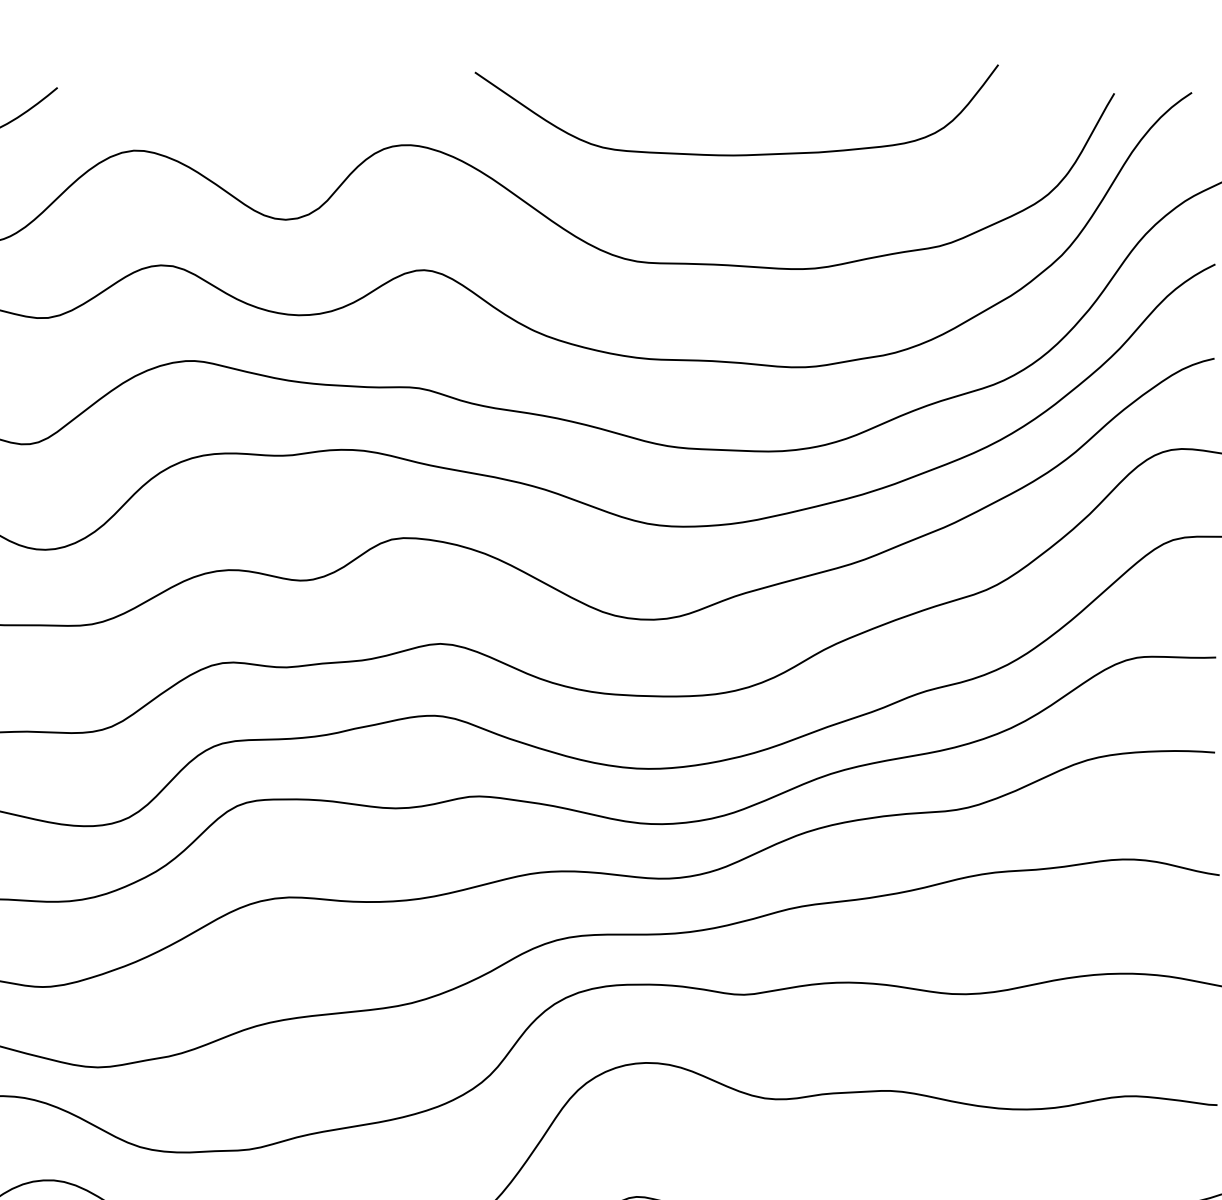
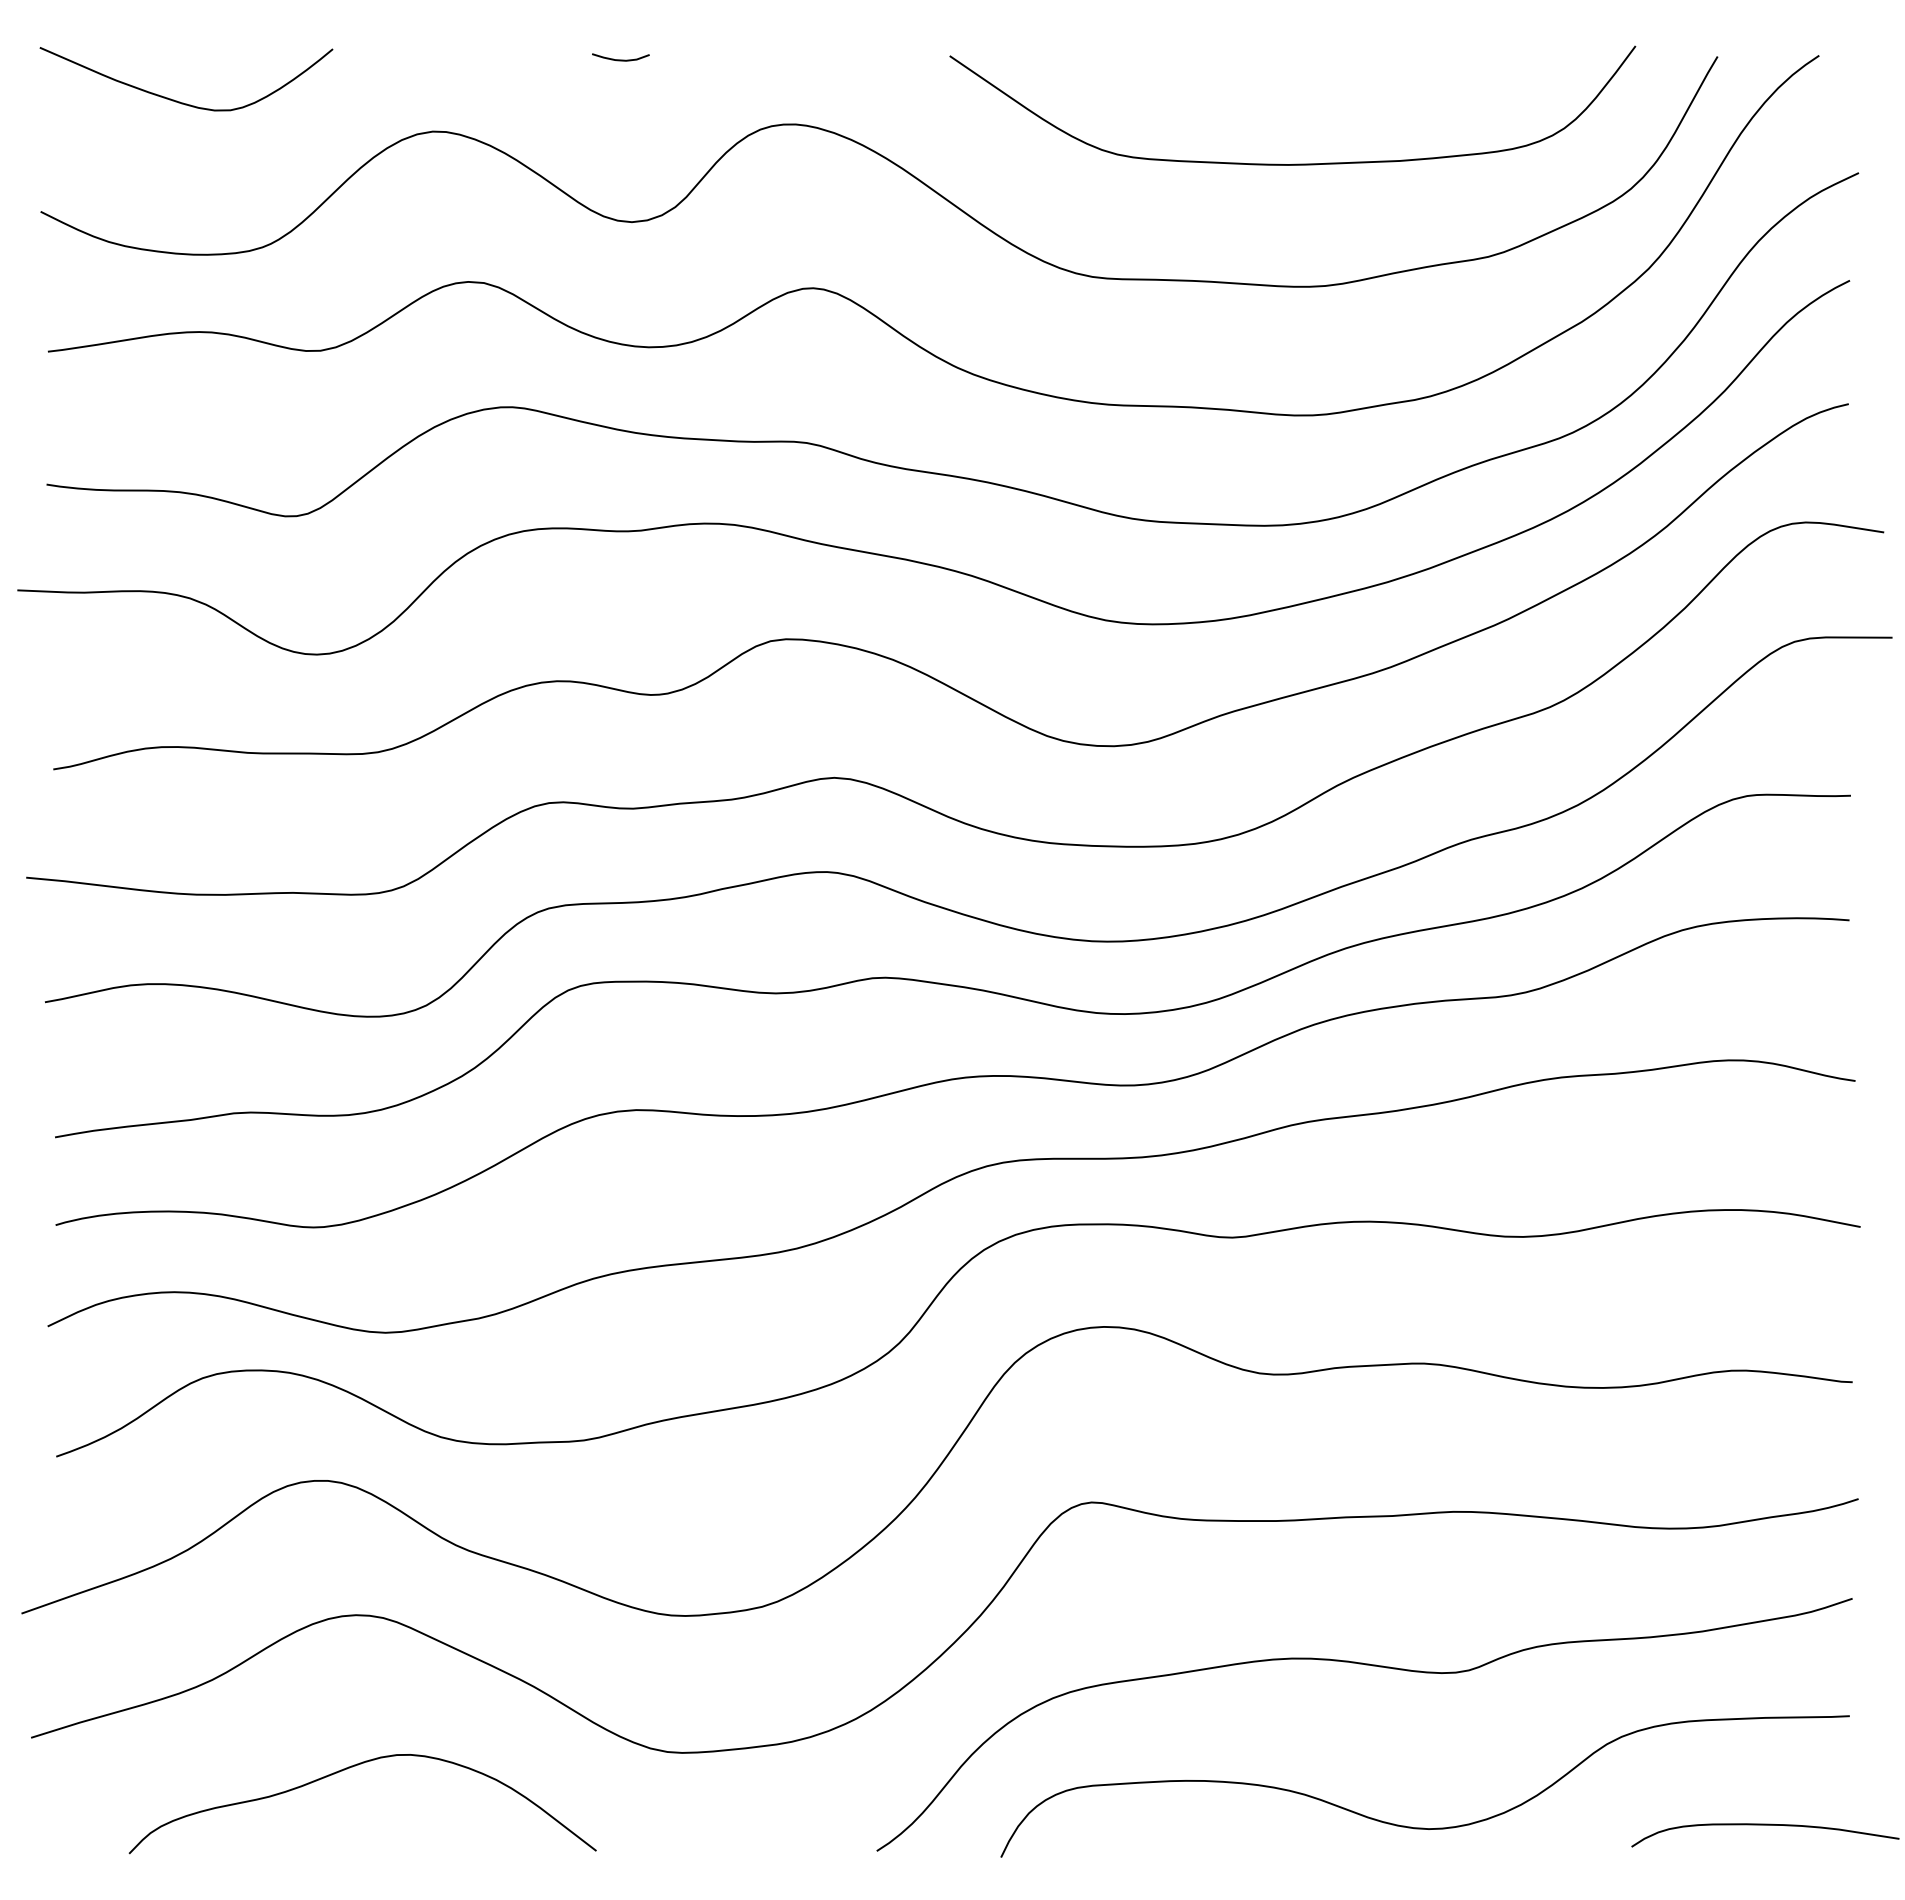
curve: (277, 95) -> (620, 59), added
curve: (738, 154) -> (1294, 163), moved

